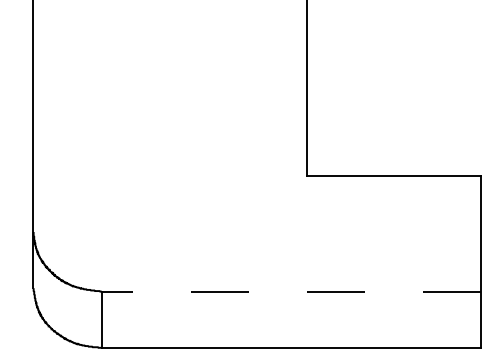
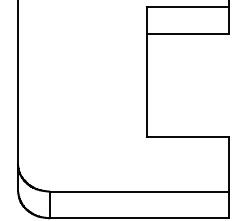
line: (291, 291) -> (139, 191), dashed -> solid

